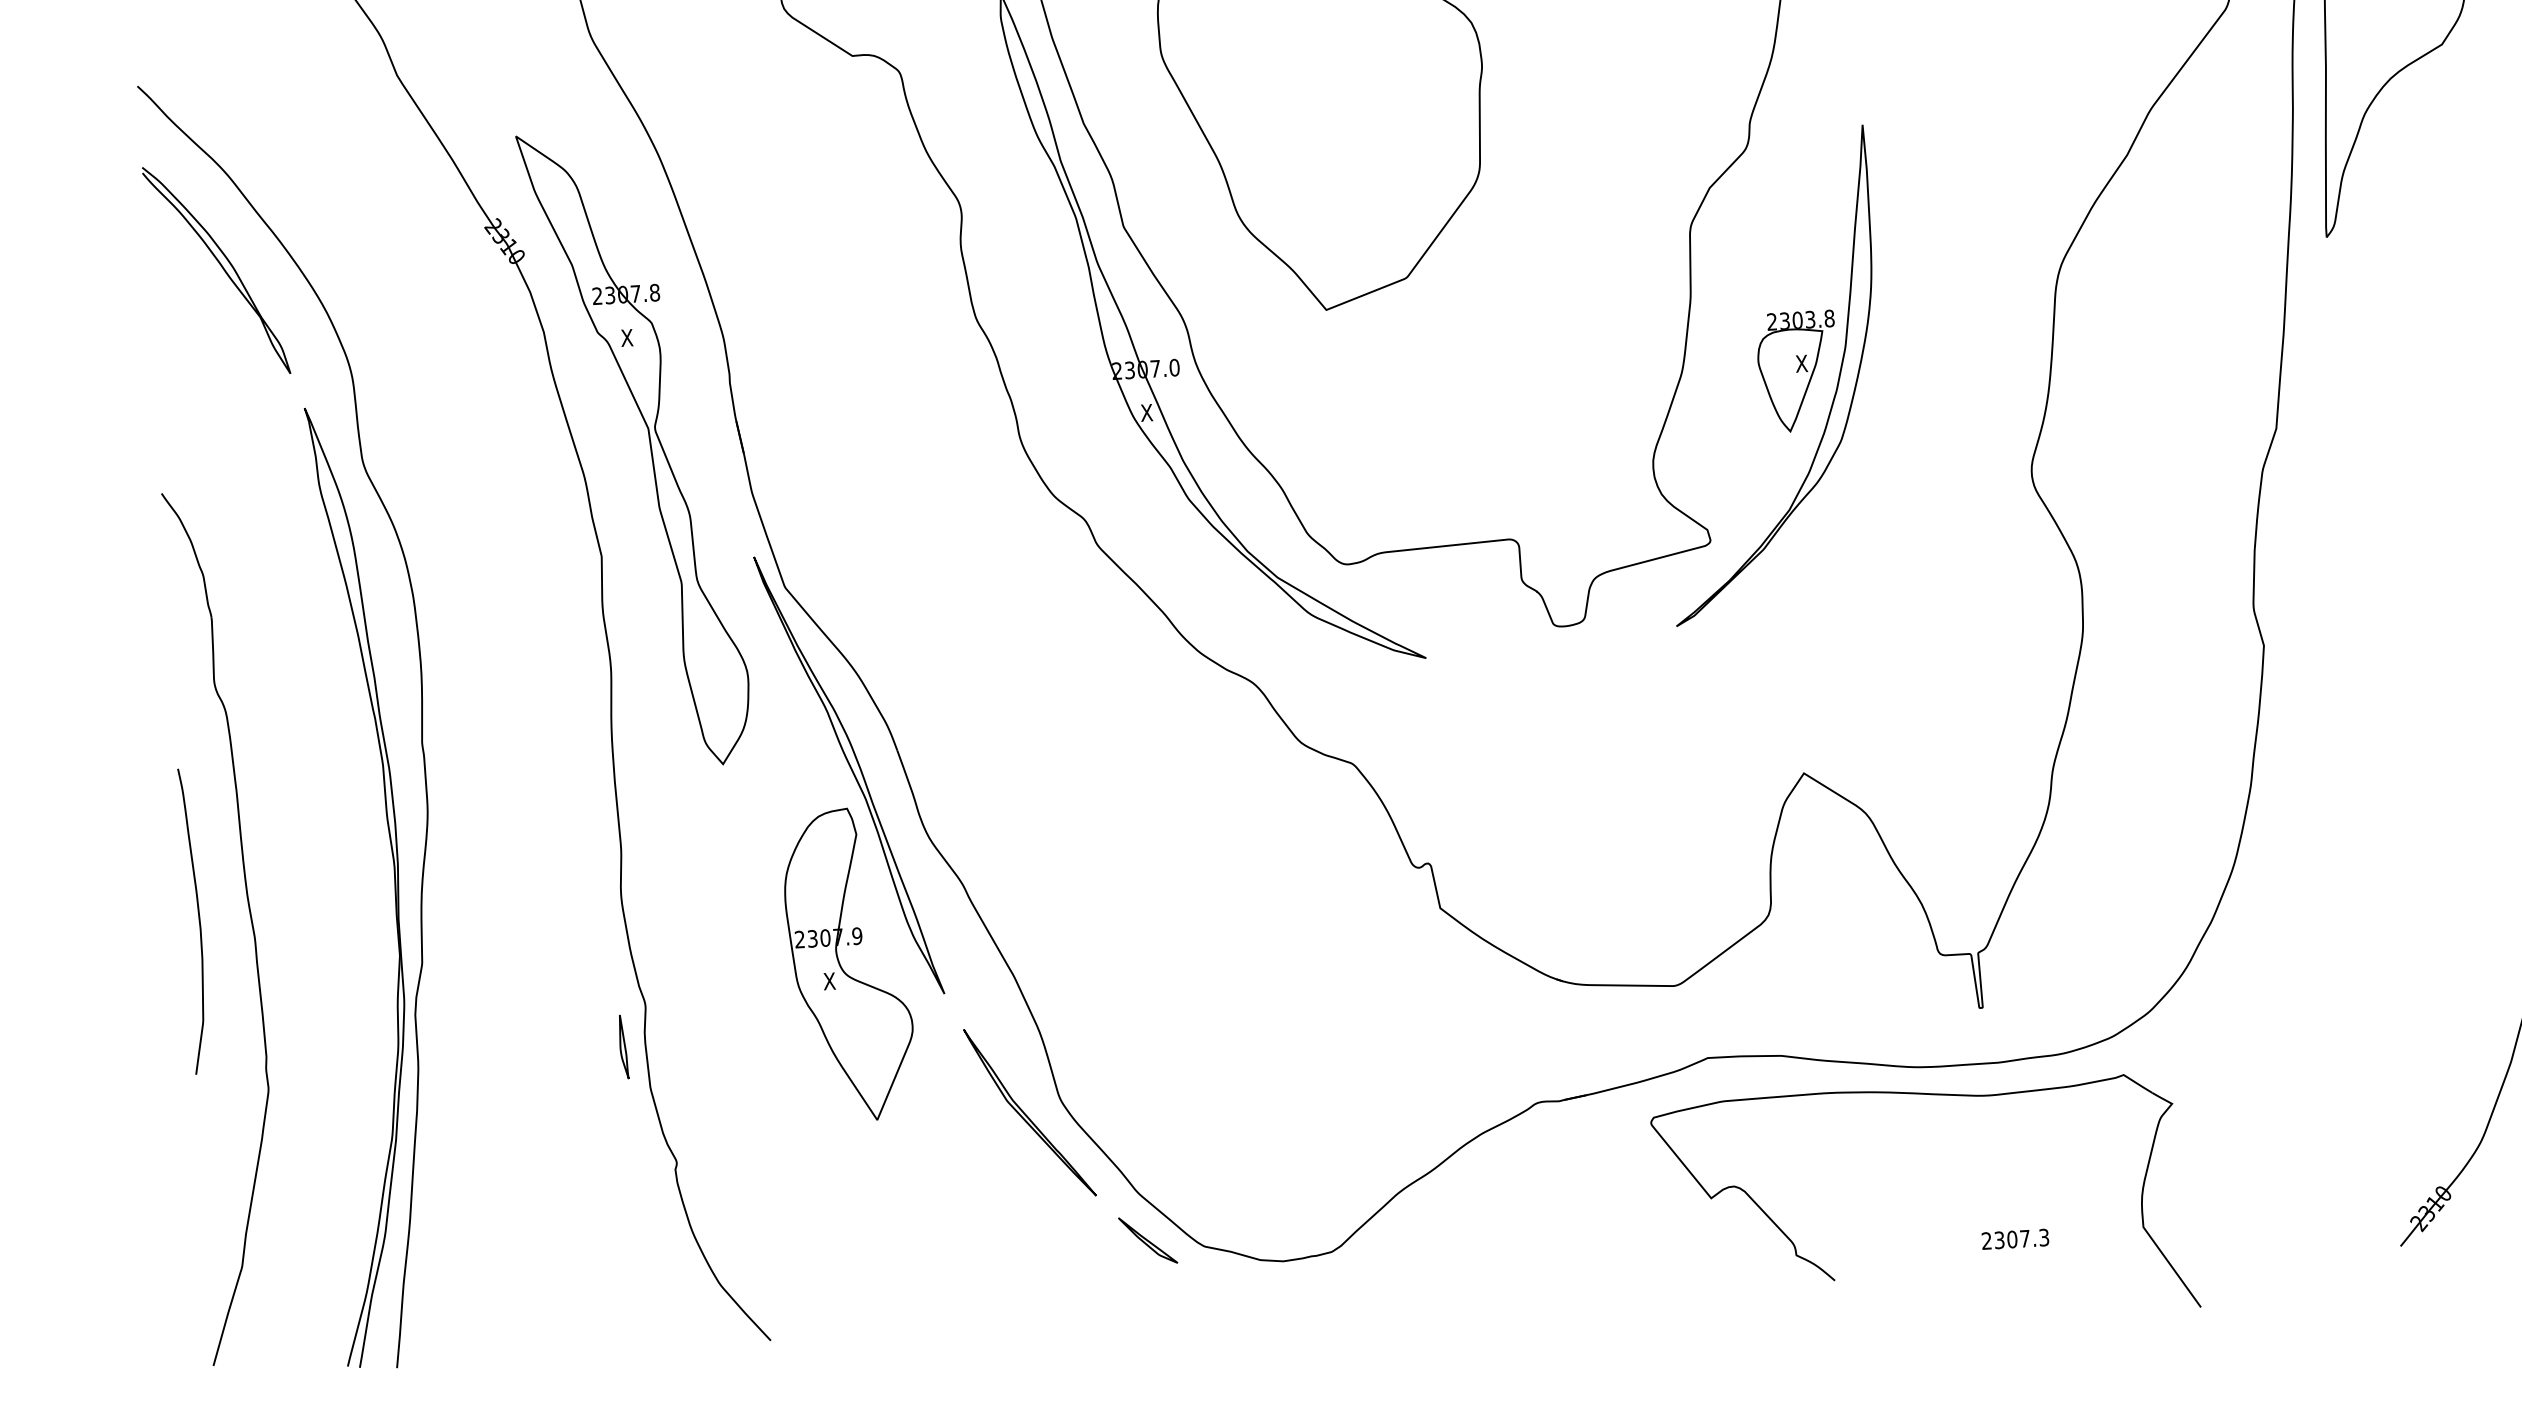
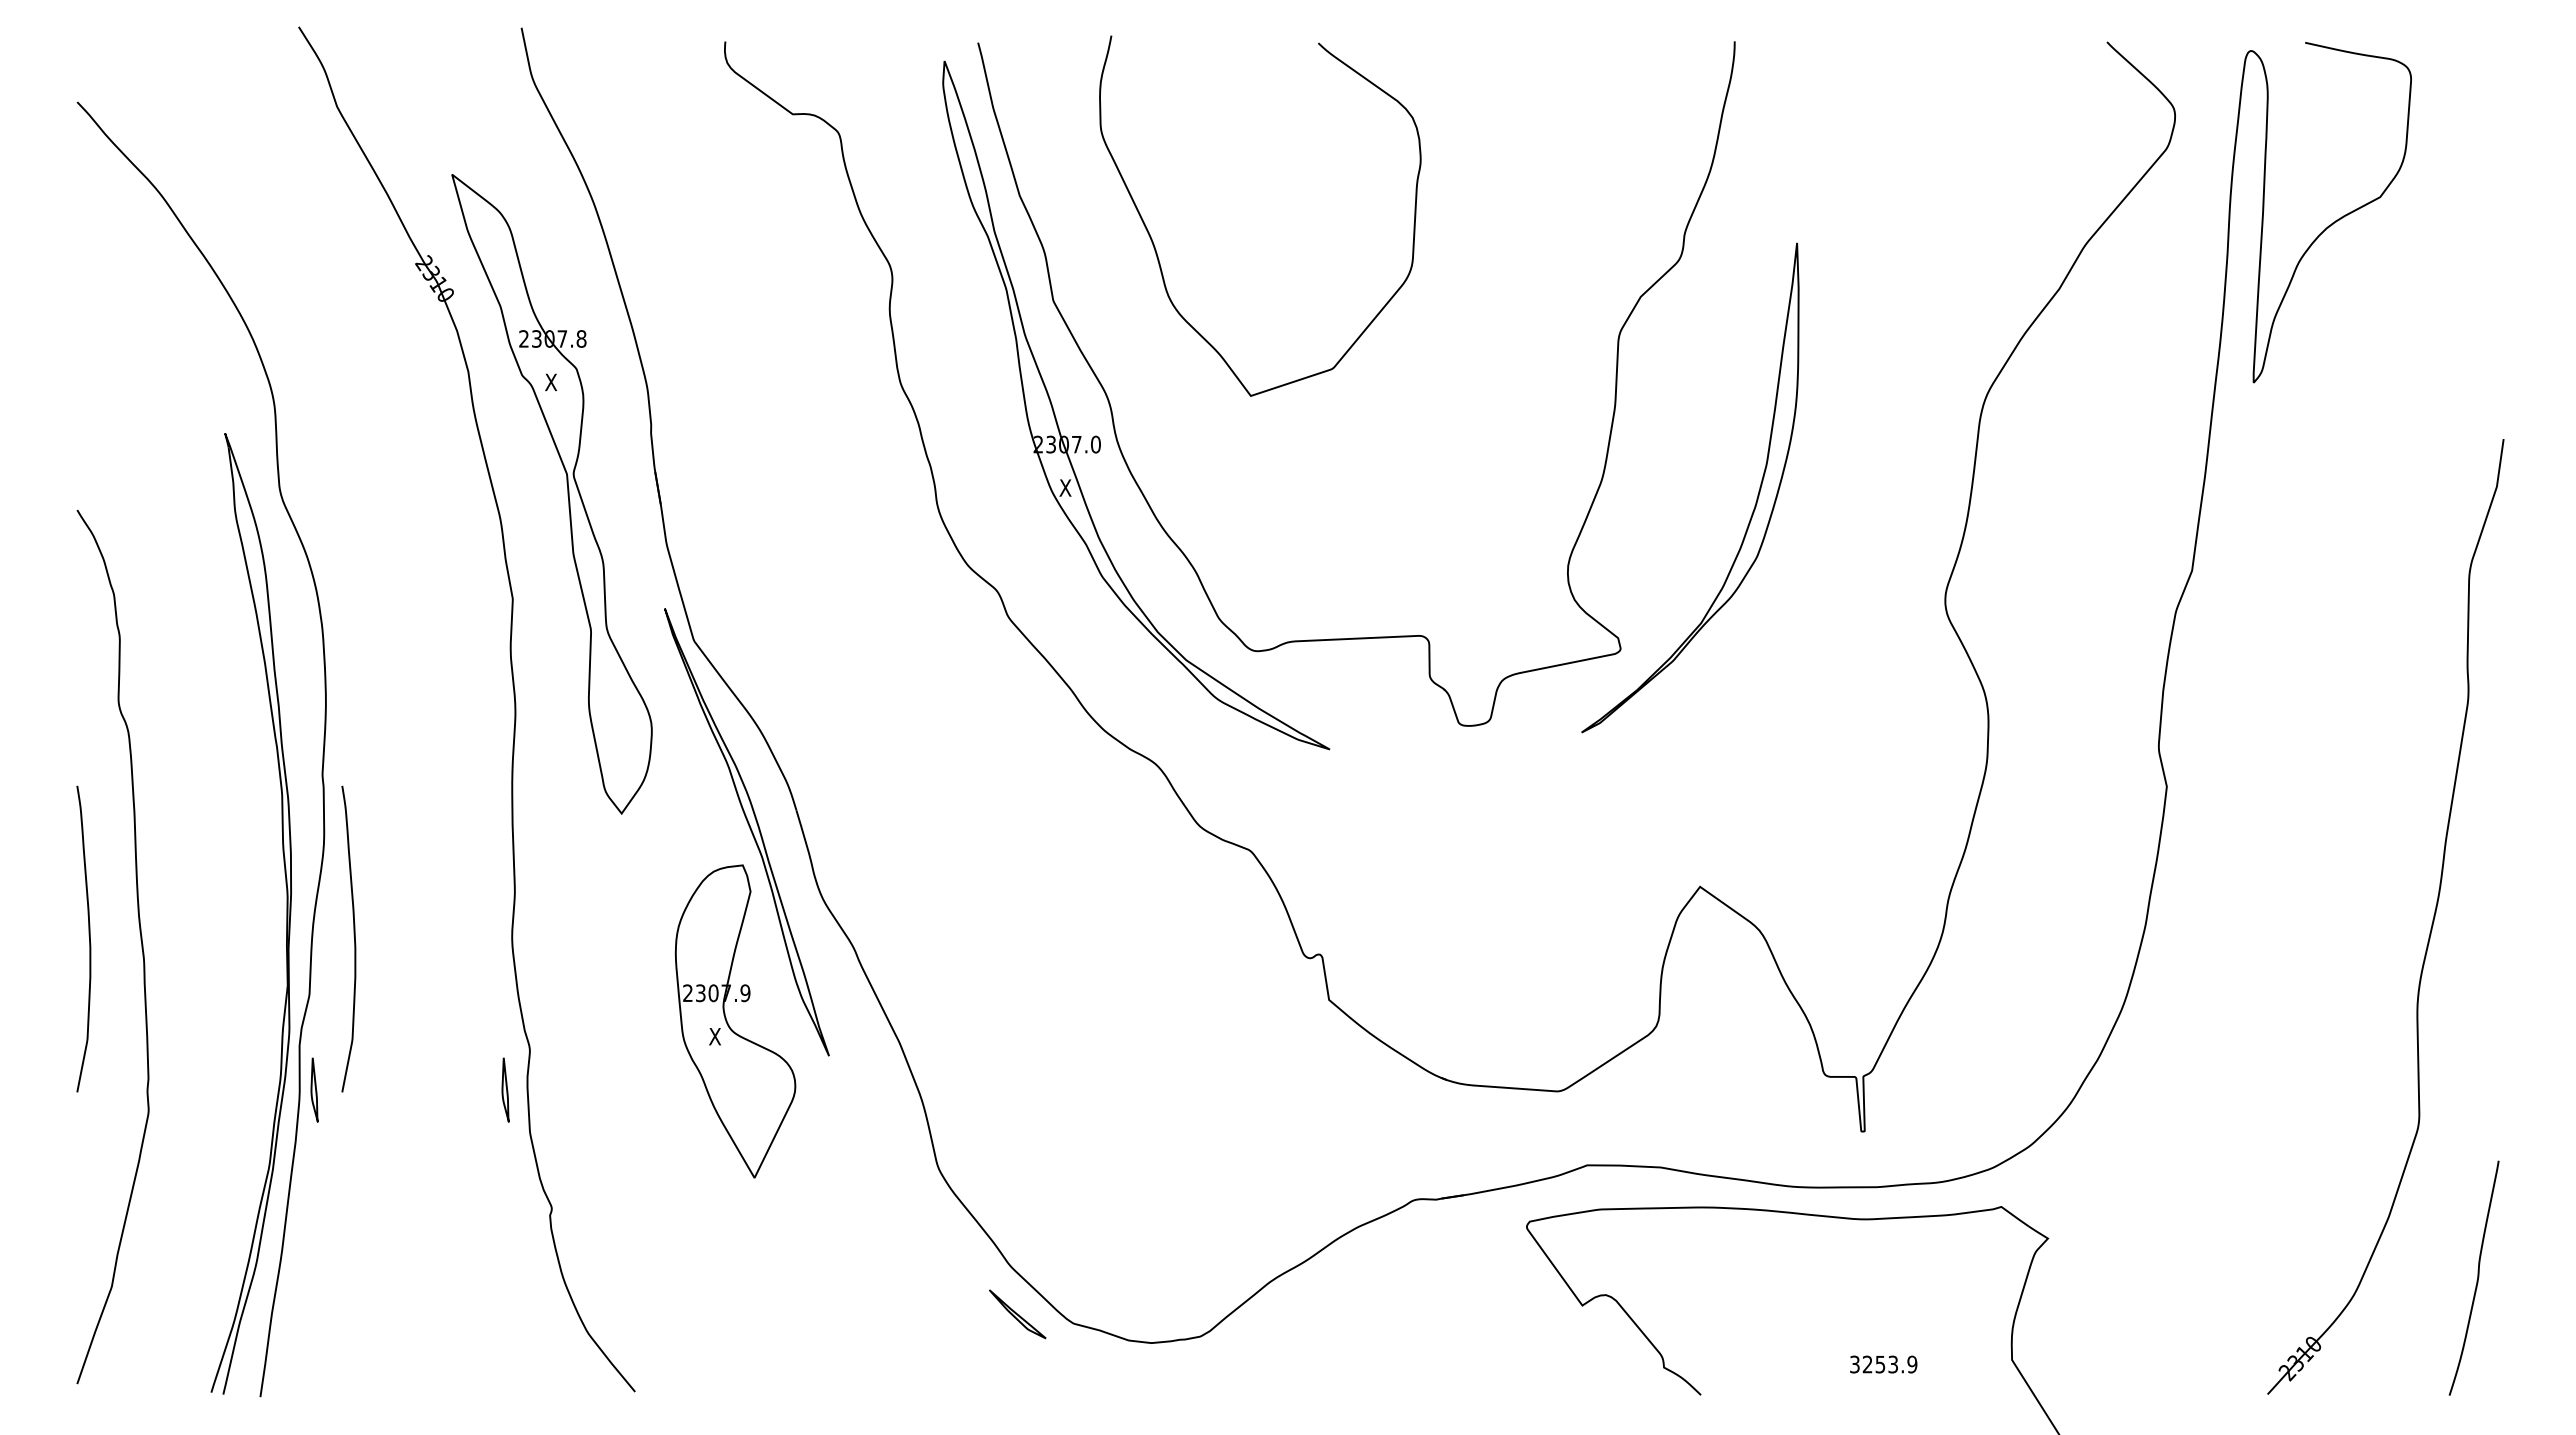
curve: (221, 267) -> (150, 288), removed
part: (1797, 371) -> (1717, 485), removed
curve: (462, 902) -> (353, 936), added
part: (432, 1057) -> (314, 1089), added
part: (1030, 1112) -> (907, 1179), removed
text: (2015, 1239) -> (1883, 1364), 2307.3 -> 3253.9

